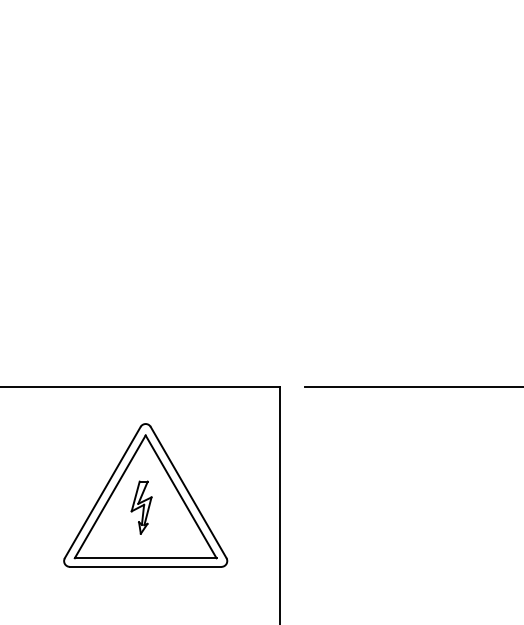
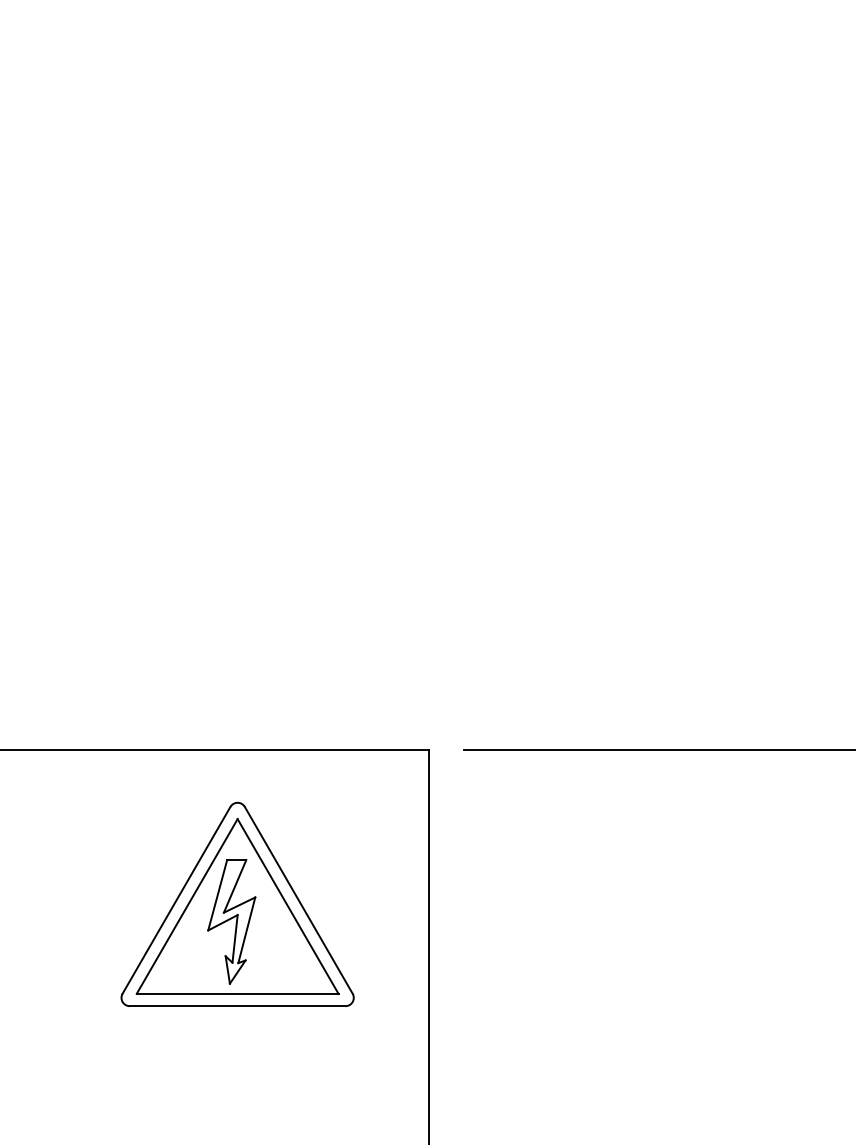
part: (141, 507) -> (231, 921), size x1.67

